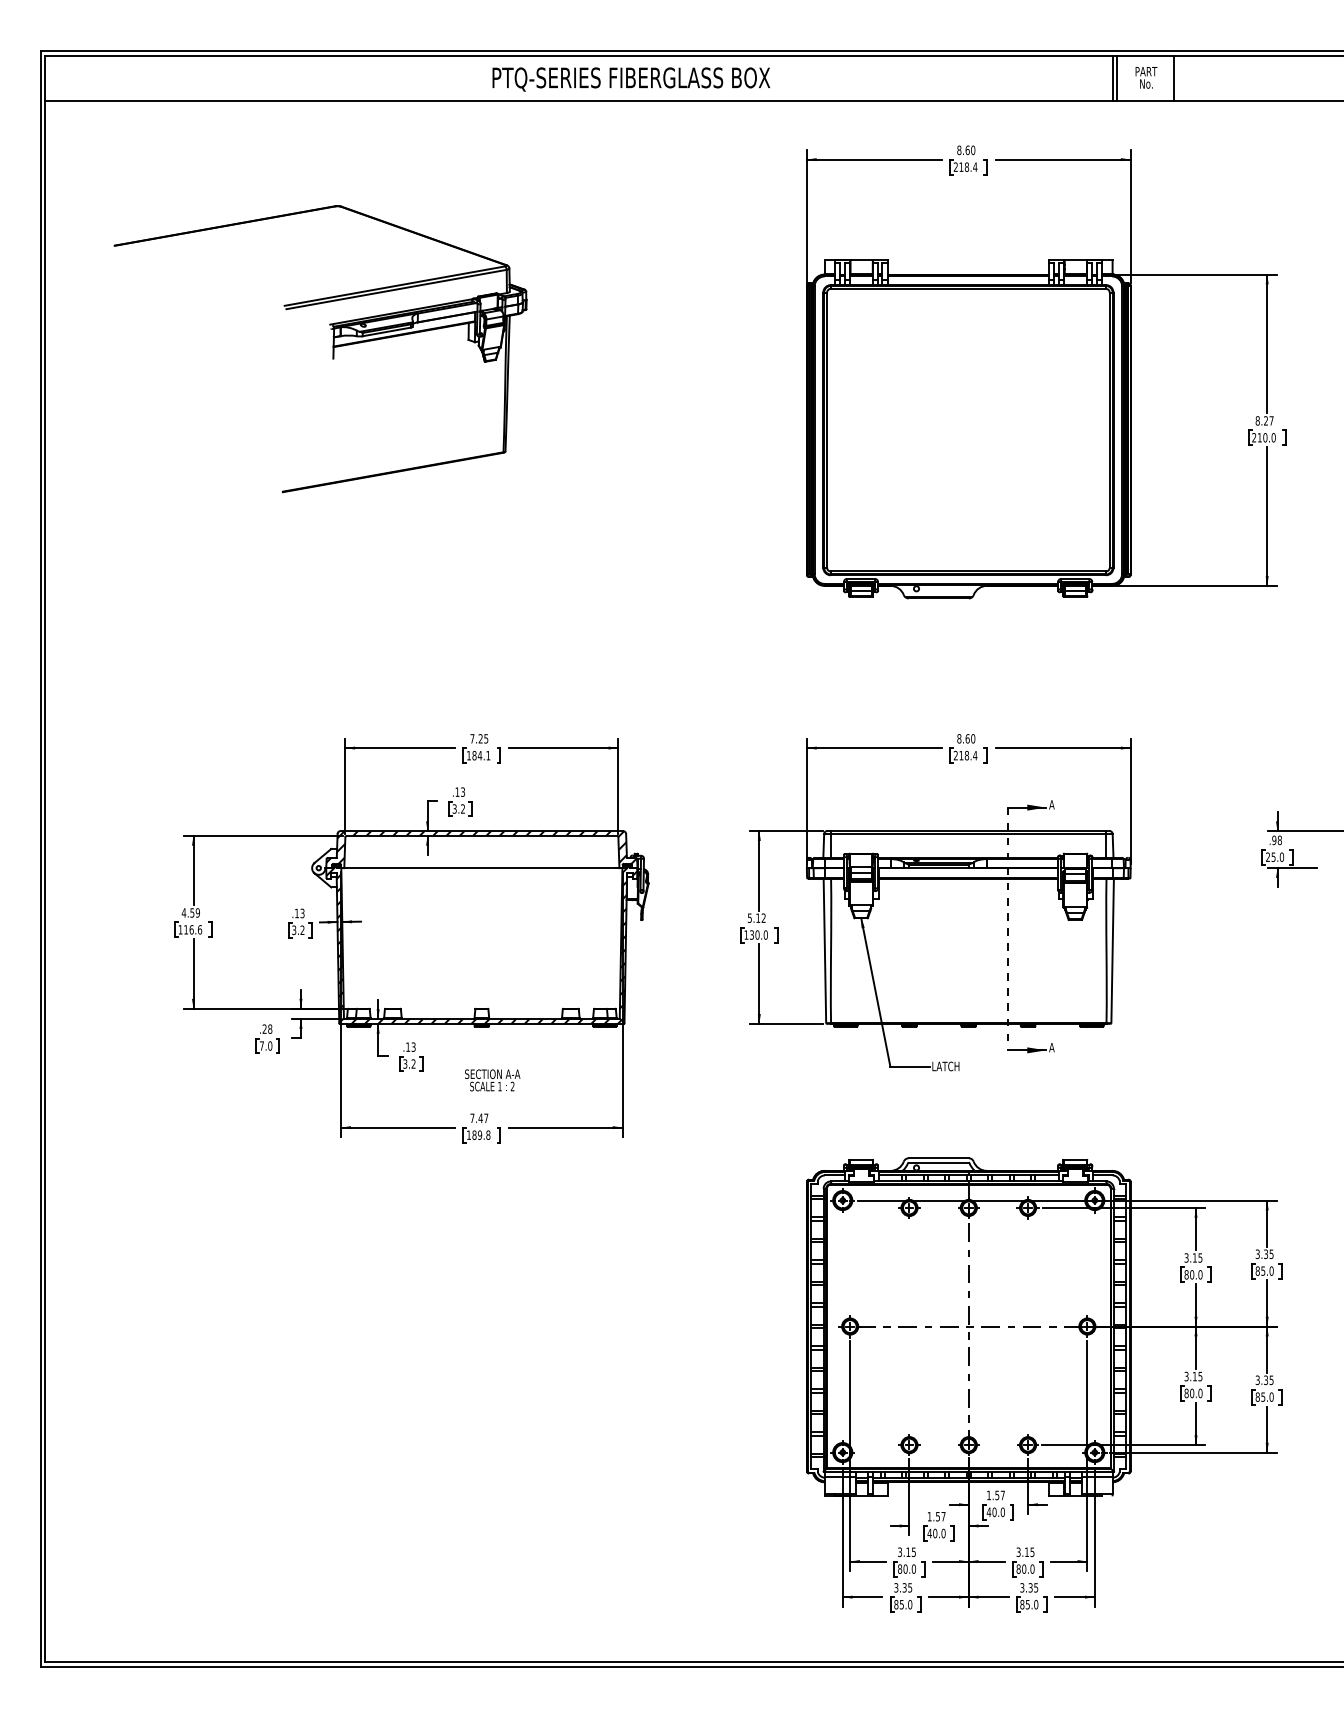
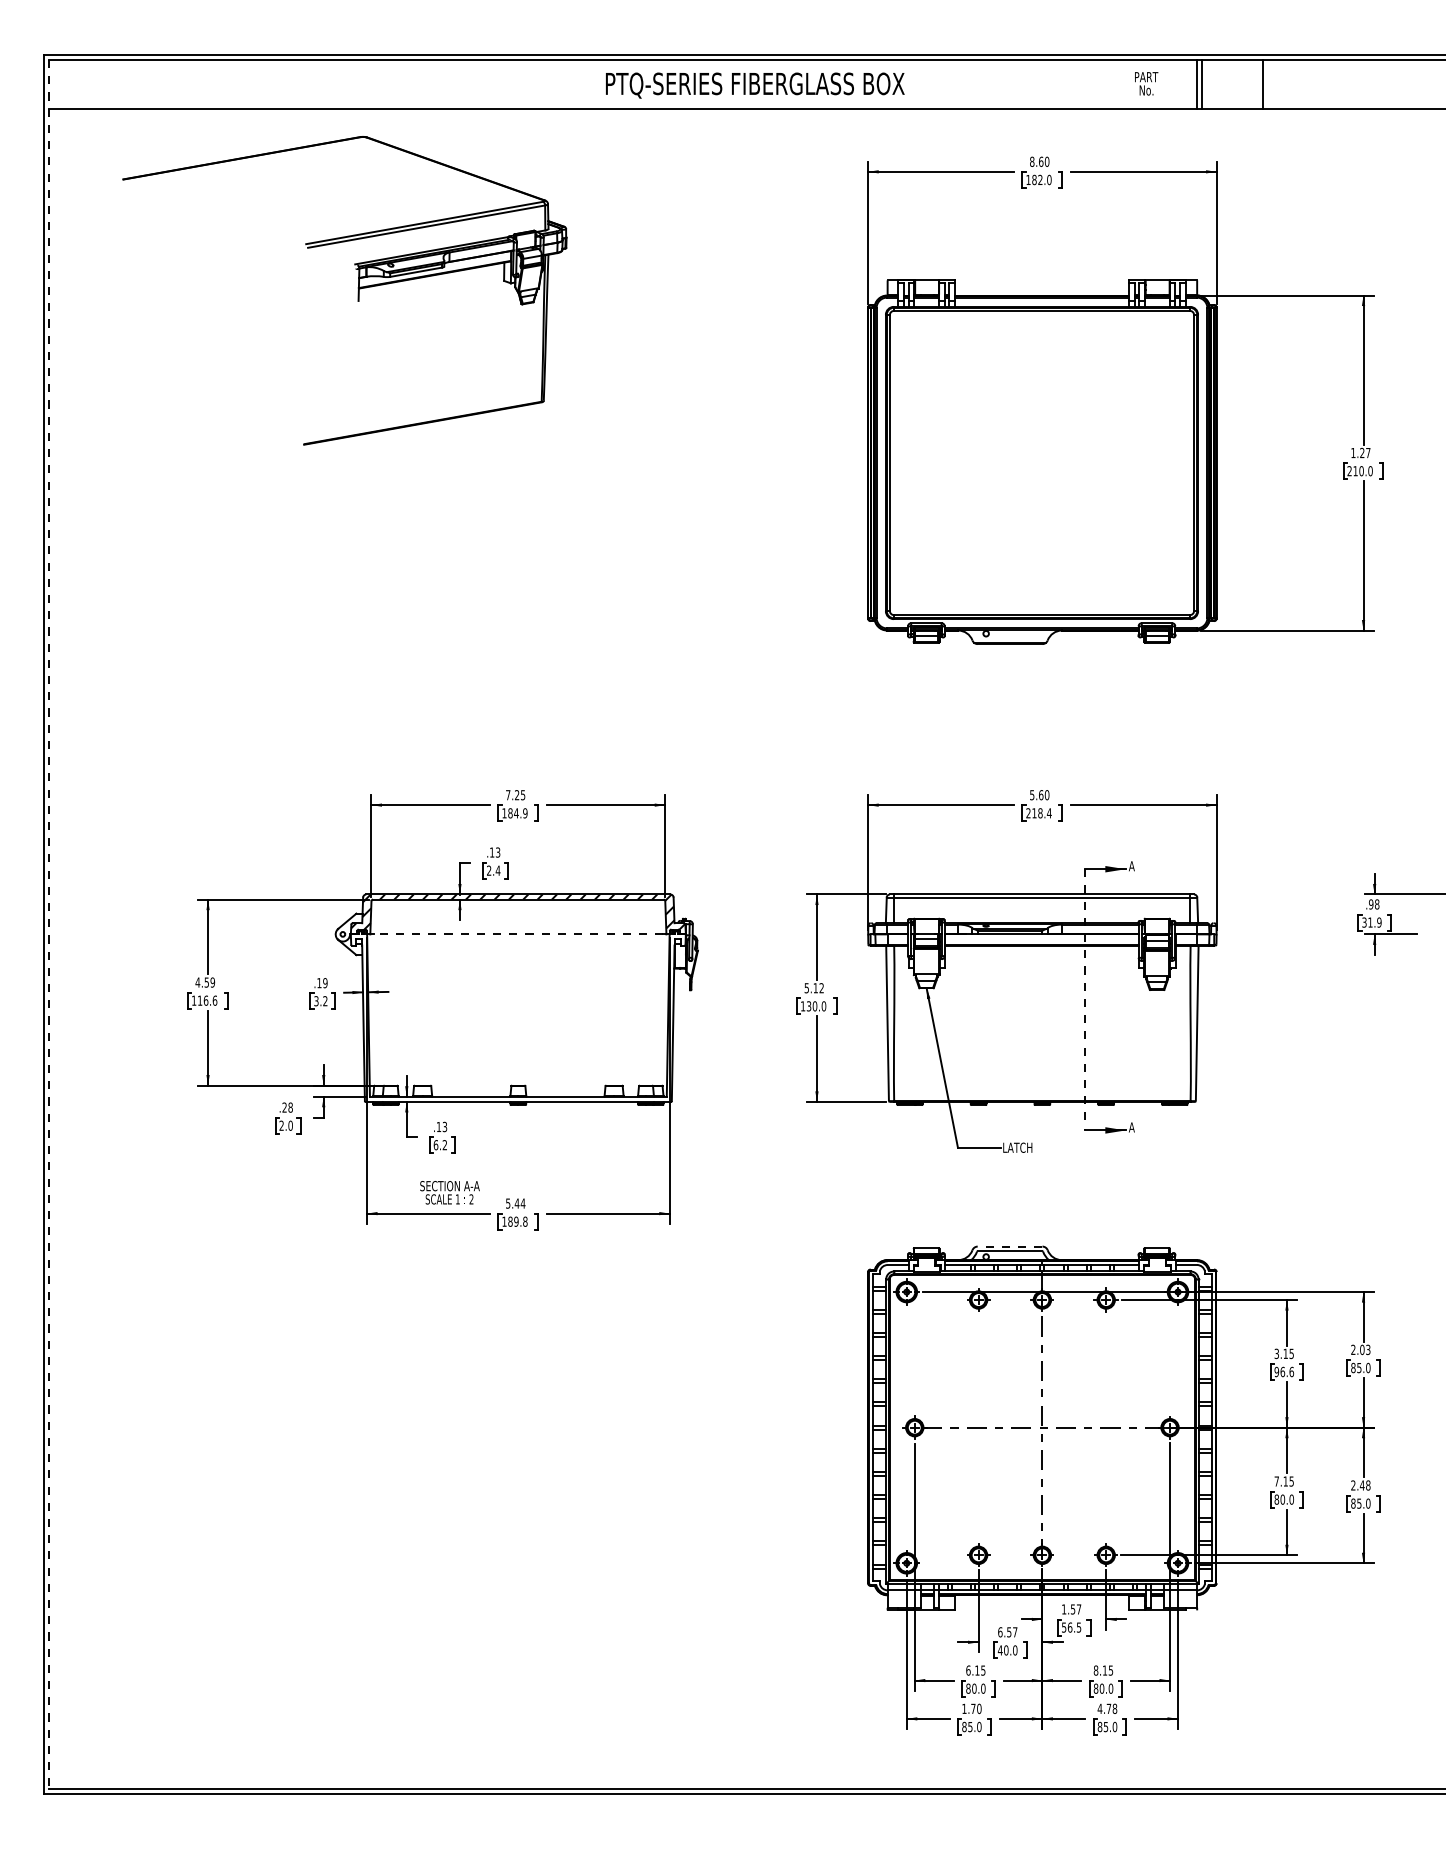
text: (1146, 77) -> (1146, 83), moved
text: (631, 79) -> (755, 85), moved
text: (965, 166) -> (1038, 179), 218.4 -> 182.0
part: (332, 349) -> (357, 291), moved
text: (1257, 420) -> (1353, 452), 8.27 -> 1.27
text: (959, 739) -> (1032, 795), 8.60 -> 5.60
text: (488, 755) -> (525, 813), 184.1 -> 184.9
text: (458, 808) -> (493, 870), 3.2 -> 2.4
text: (1274, 857) -> (1371, 922), 25.0 -> 31.9
line: (45, 859) -> (48, 924), solid -> dashed
line: (481, 868) -> (518, 934), solid -> dashed
text: (302, 912) -> (325, 982), .13 -> .19
hatch: (481, 944) -> (518, 1016), removed
text: (261, 1045) -> (281, 1125), 7.0 -> 2.0
text: (404, 1064) -> (435, 1145), 3.2 -> 6.2
text: (492, 1080) -> (449, 1192), moved
text: (479, 1118) -> (515, 1203), 7.47 -> 5.44
line: (938, 1158) -> (1009, 1246), solid -> dashed
text: (1264, 1253) -> (1360, 1349), 3.35 -> 2.03
text: (1192, 1274) -> (1283, 1371), 80.0 -> 96.6
text: (1186, 1376) -> (1276, 1481), 3.15 -> 7.15
text: (1264, 1380) -> (1360, 1485), 3.35 -> 2.48
text: (995, 1512) -> (1071, 1627), 40.0 -> 56.5
text: (929, 1516) -> (1000, 1632), 1.57 -> 6.57
text: (900, 1552) -> (968, 1670), 3.15 -> 6.15
text: (1018, 1552) -> (1095, 1670), 3.15 -> 8.15
text: (902, 1587) -> (971, 1708), 3.35 -> 1.70
text: (1029, 1587) -> (1107, 1708), 3.35 -> 4.78

